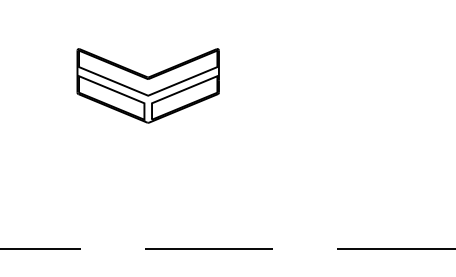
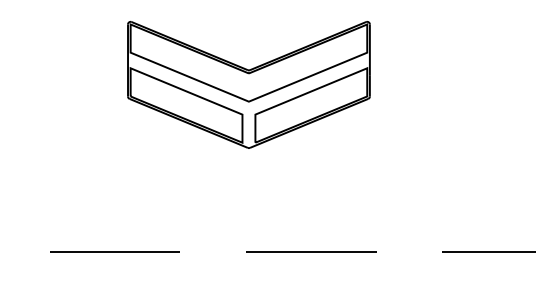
part: (147, 85) -> (248, 84), size x1.67

